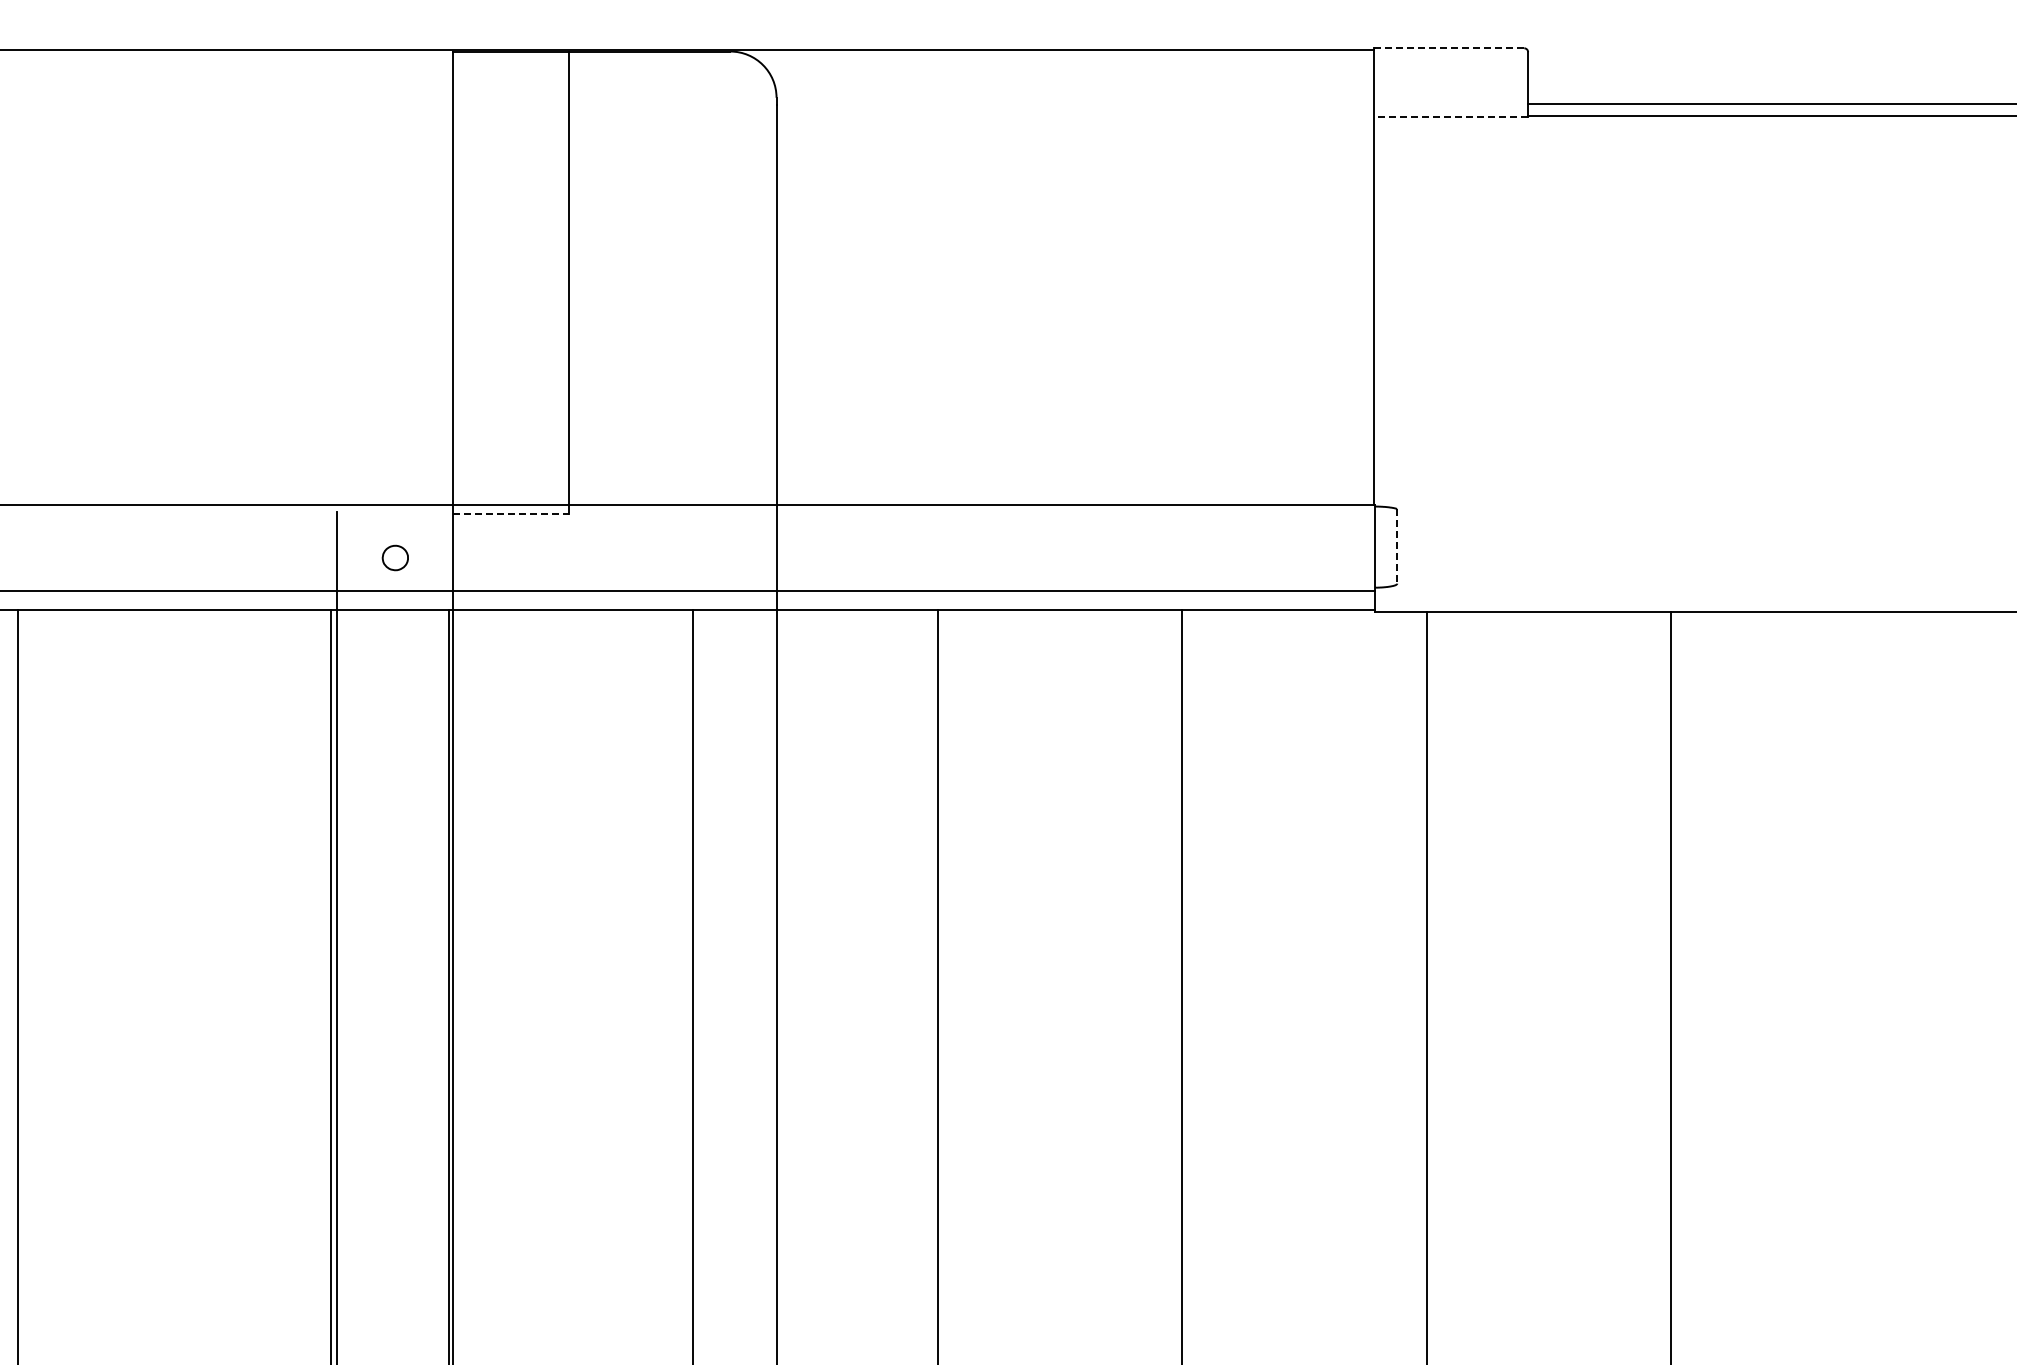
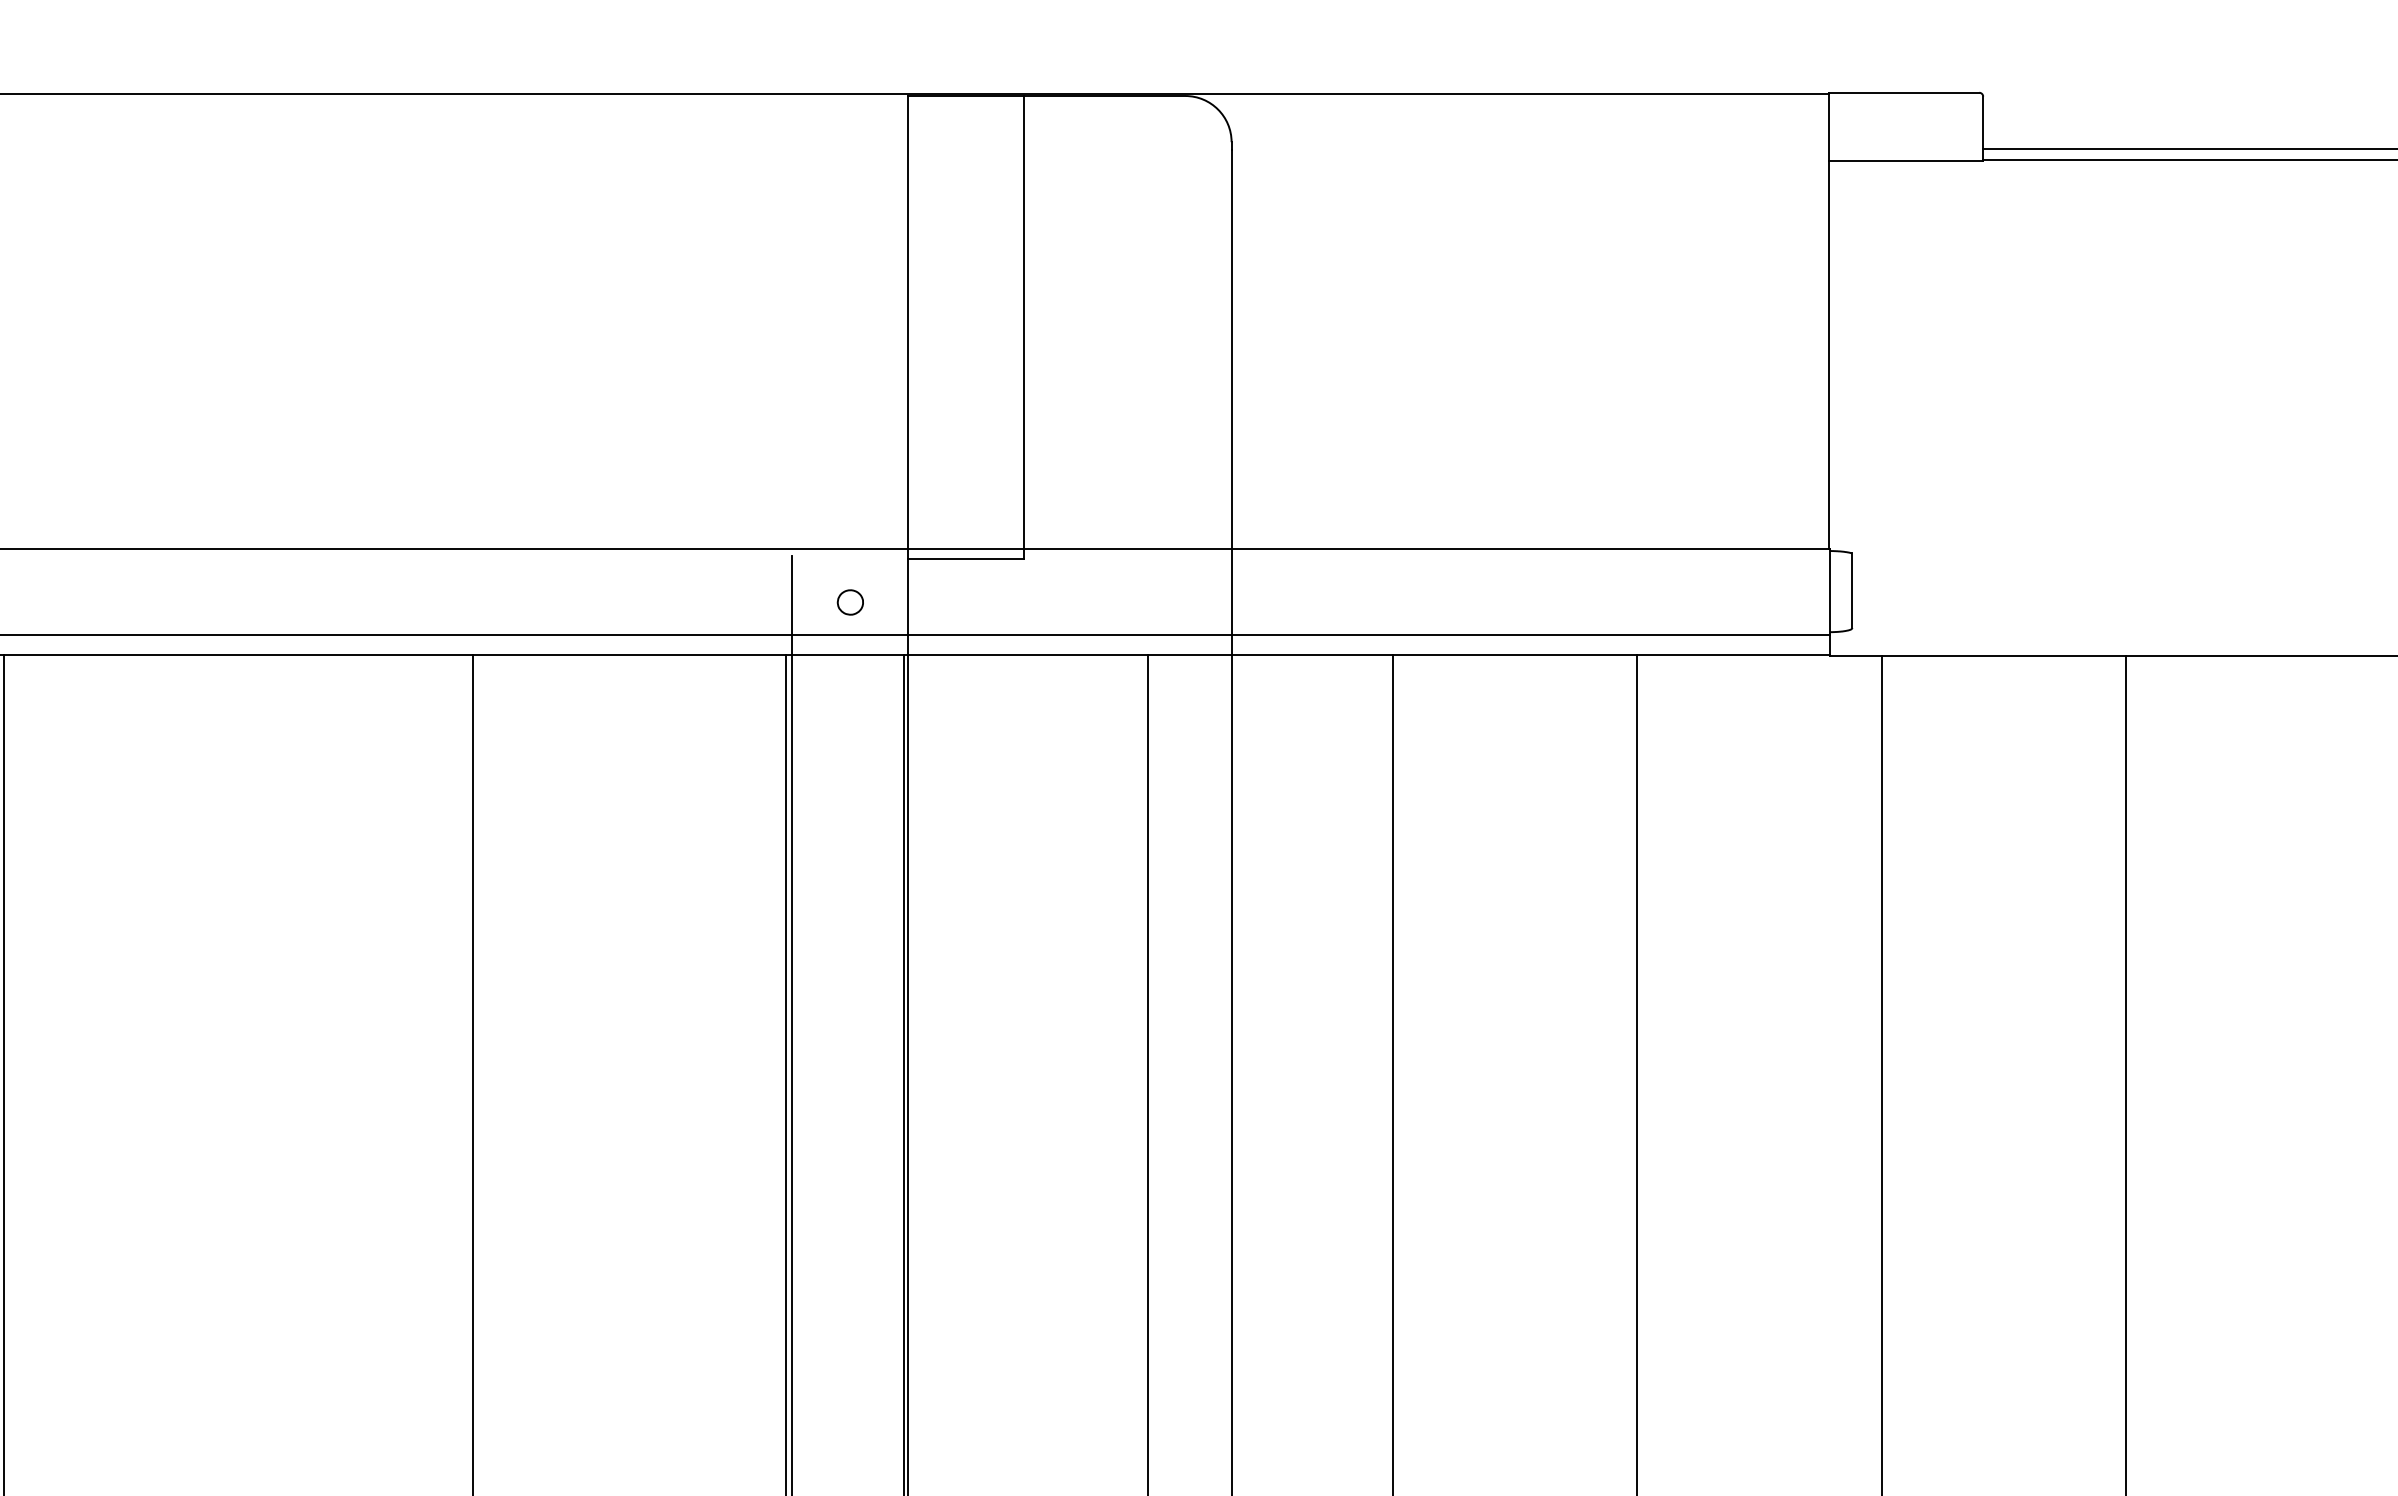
line: (1448, 48) -> (1903, 92), dashed -> solid
line: (1451, 117) -> (1906, 161), dashed -> solid
line: (510, 514) -> (965, 558), dashed -> solid
line: (1397, 547) -> (1852, 591), dashed -> solid

